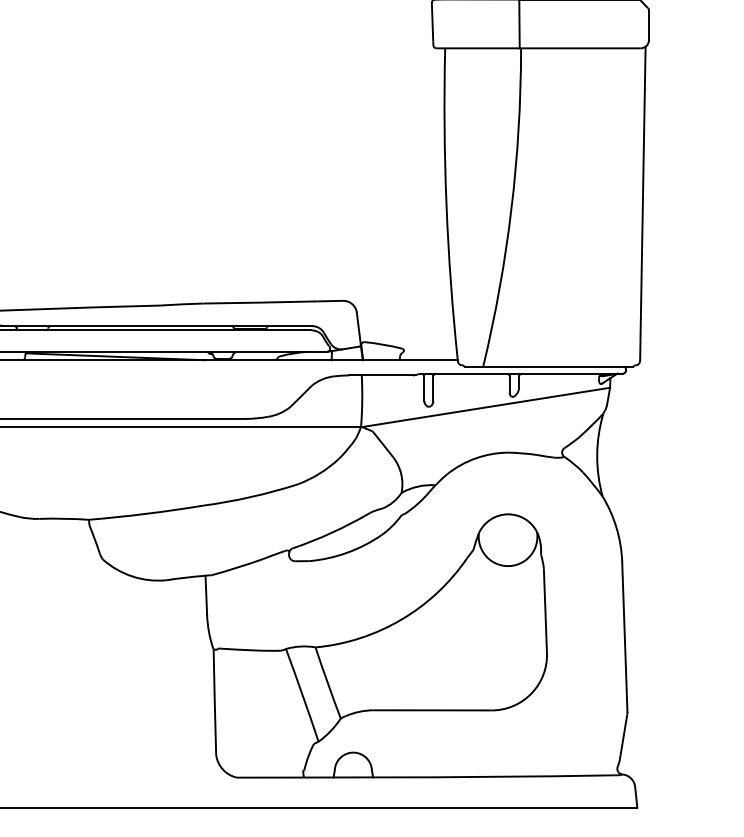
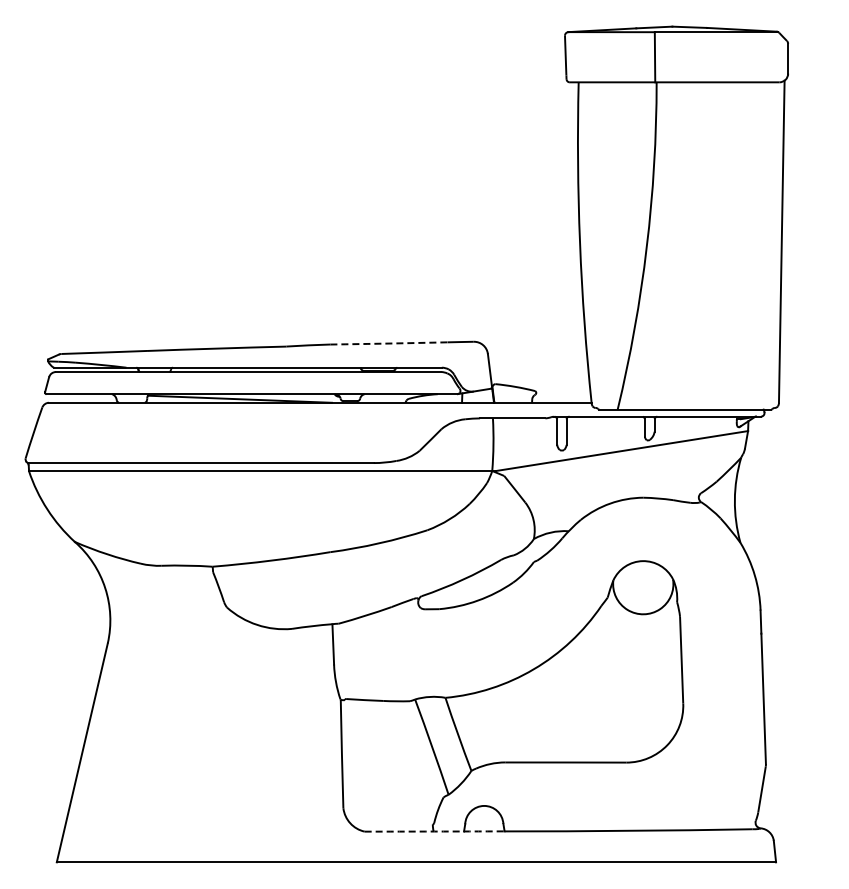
arc: (261, 302) -> (389, 343), solid -> dashed
arc: (304, 777) -> (434, 831), solid -> dashed

